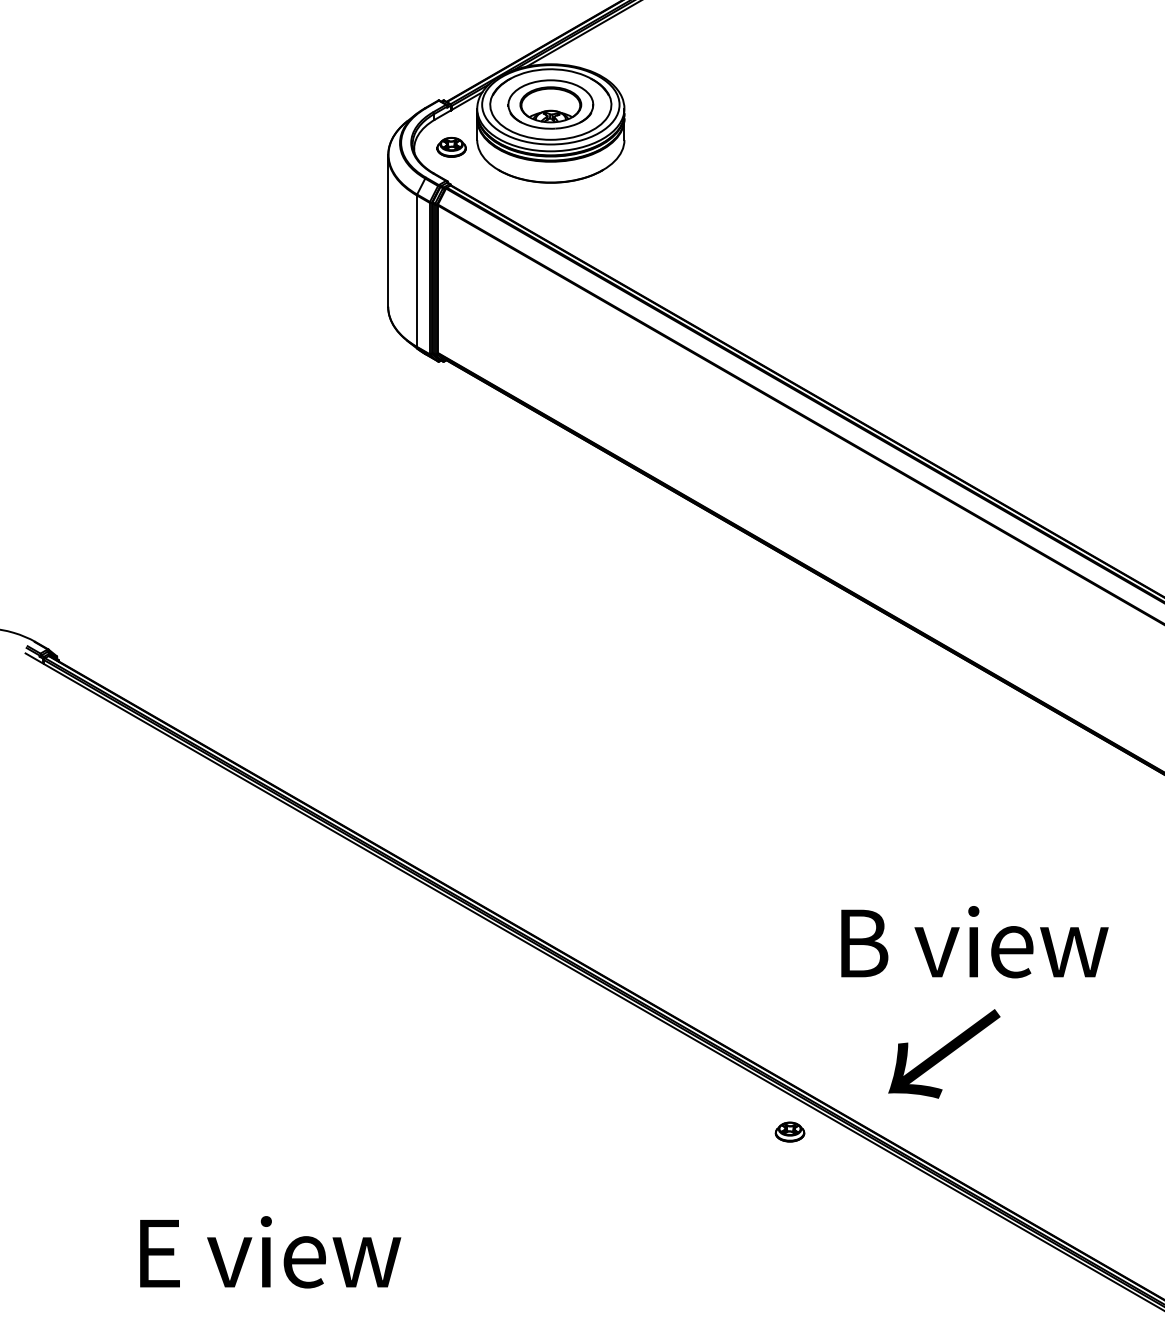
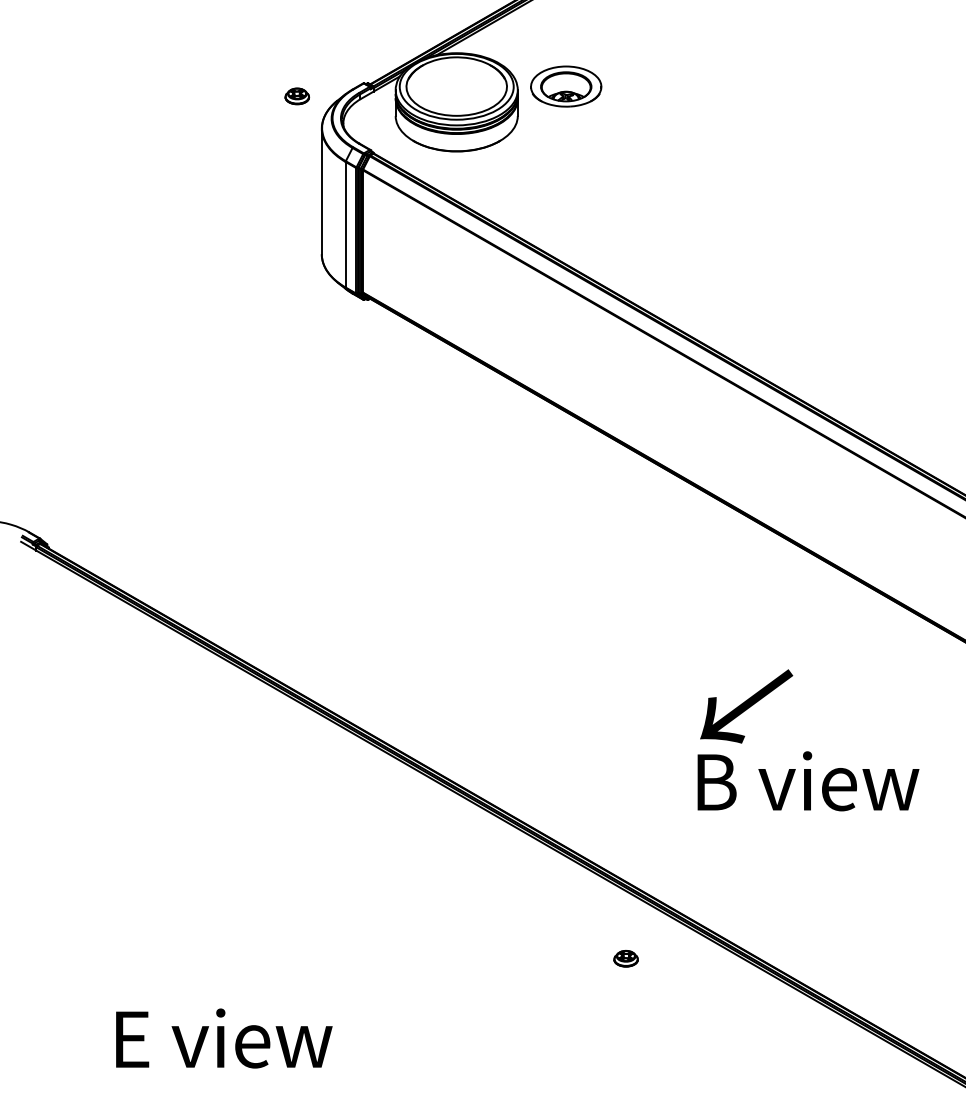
part: (550, 104) -> (565, 86), moved
part: (451, 147) -> (297, 96), moved
text: (944, 1053) -> (746, 706), moved
part: (789, 1131) -> (625, 958), moved

